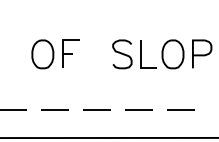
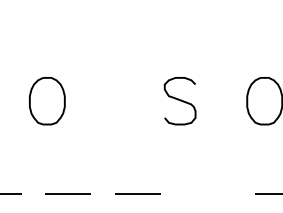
part: (70, 53) -> (93, 99), removed
line: (141, 54) -> (212, 101), removed
line: (138, 109) -> (207, 193), removed

